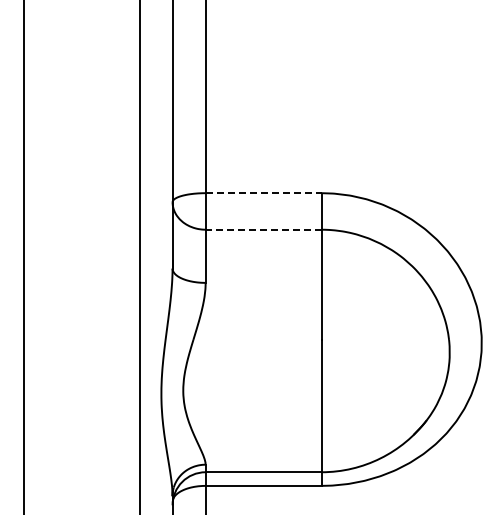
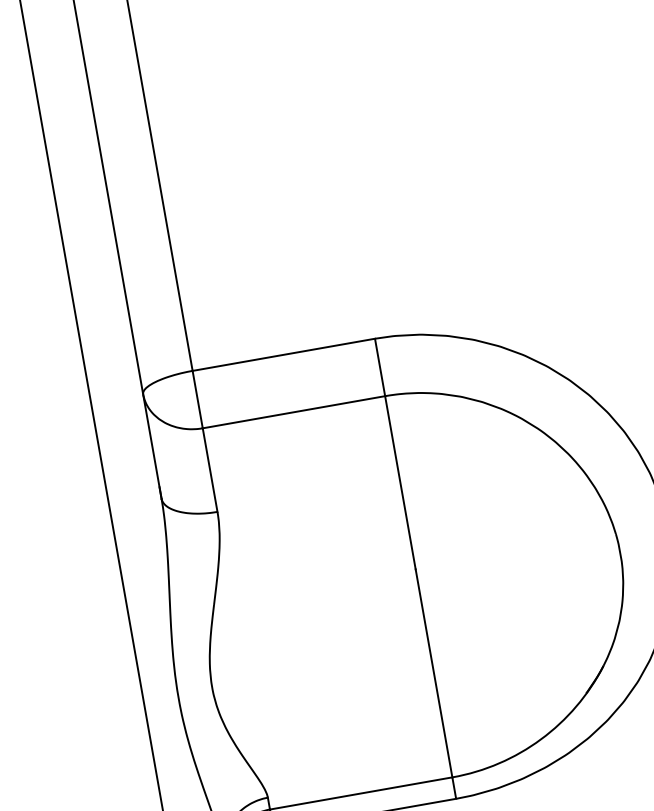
line: (264, 193) -> (285, 355), dashed -> solid
line: (263, 229) -> (293, 411), dashed -> solid

